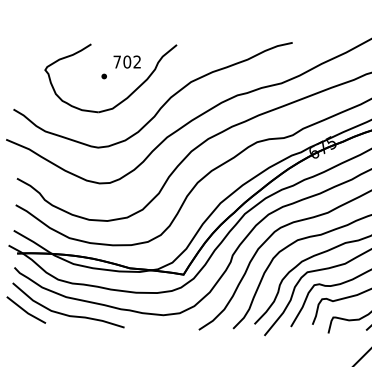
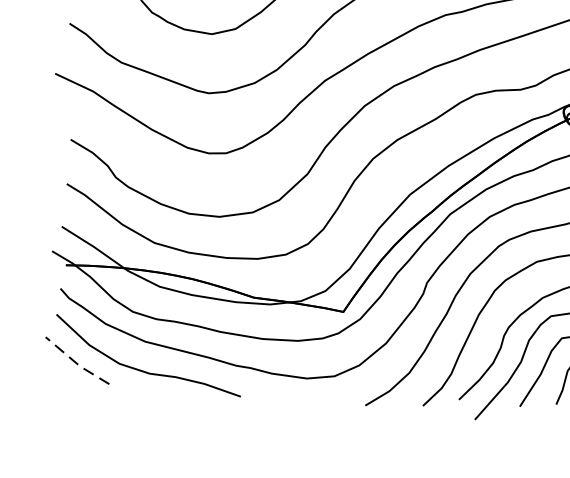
line: (25, 311) -> (75, 362), solid -> dashed

